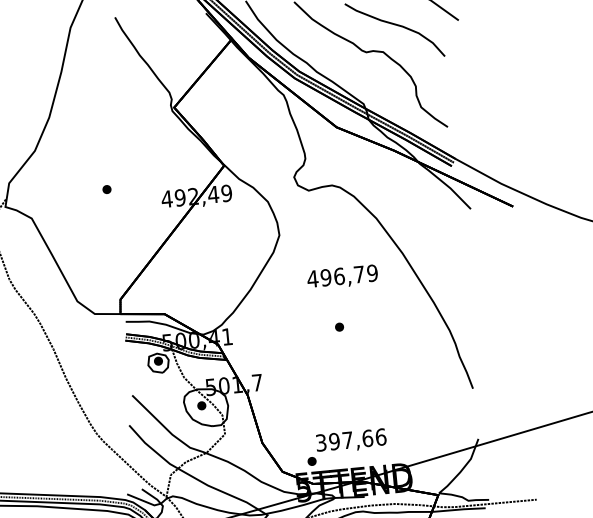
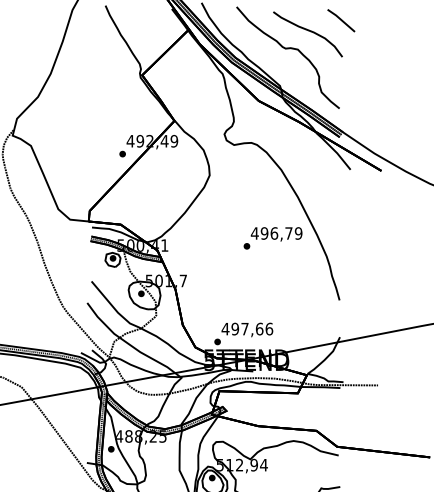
part: (106, 188) -> (122, 153), moved
text: (342, 277) -> (276, 234), moved
text: (321, 442) -> (225, 328), 397,66 -> 497,66

